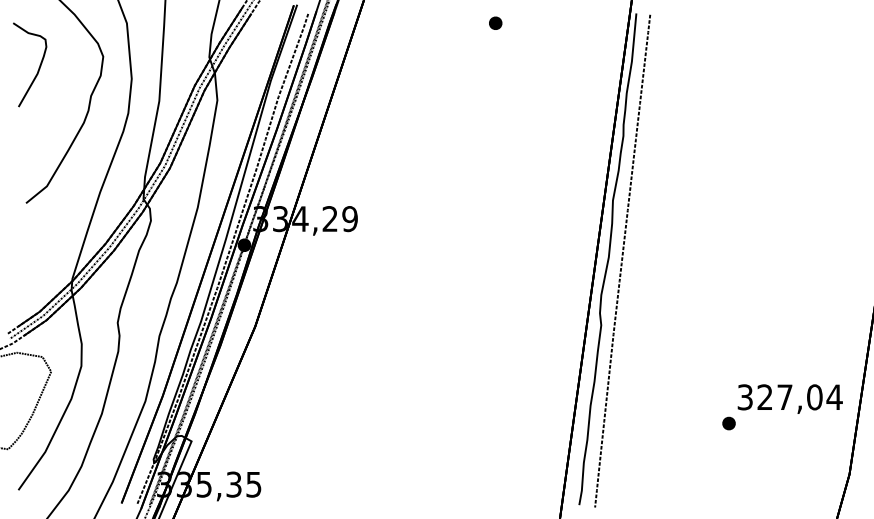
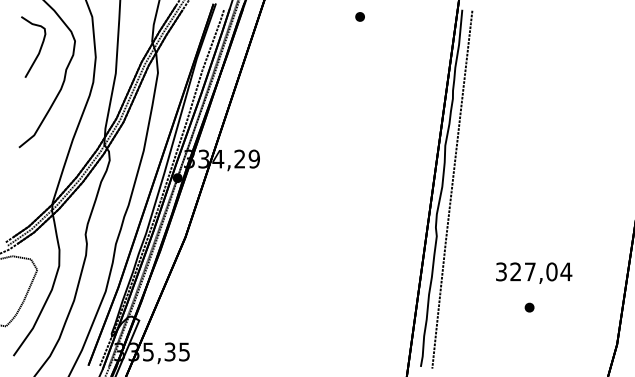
curve: (38, 67) -> (39, 49), moved
text: (789, 398) -> (533, 272), moved

